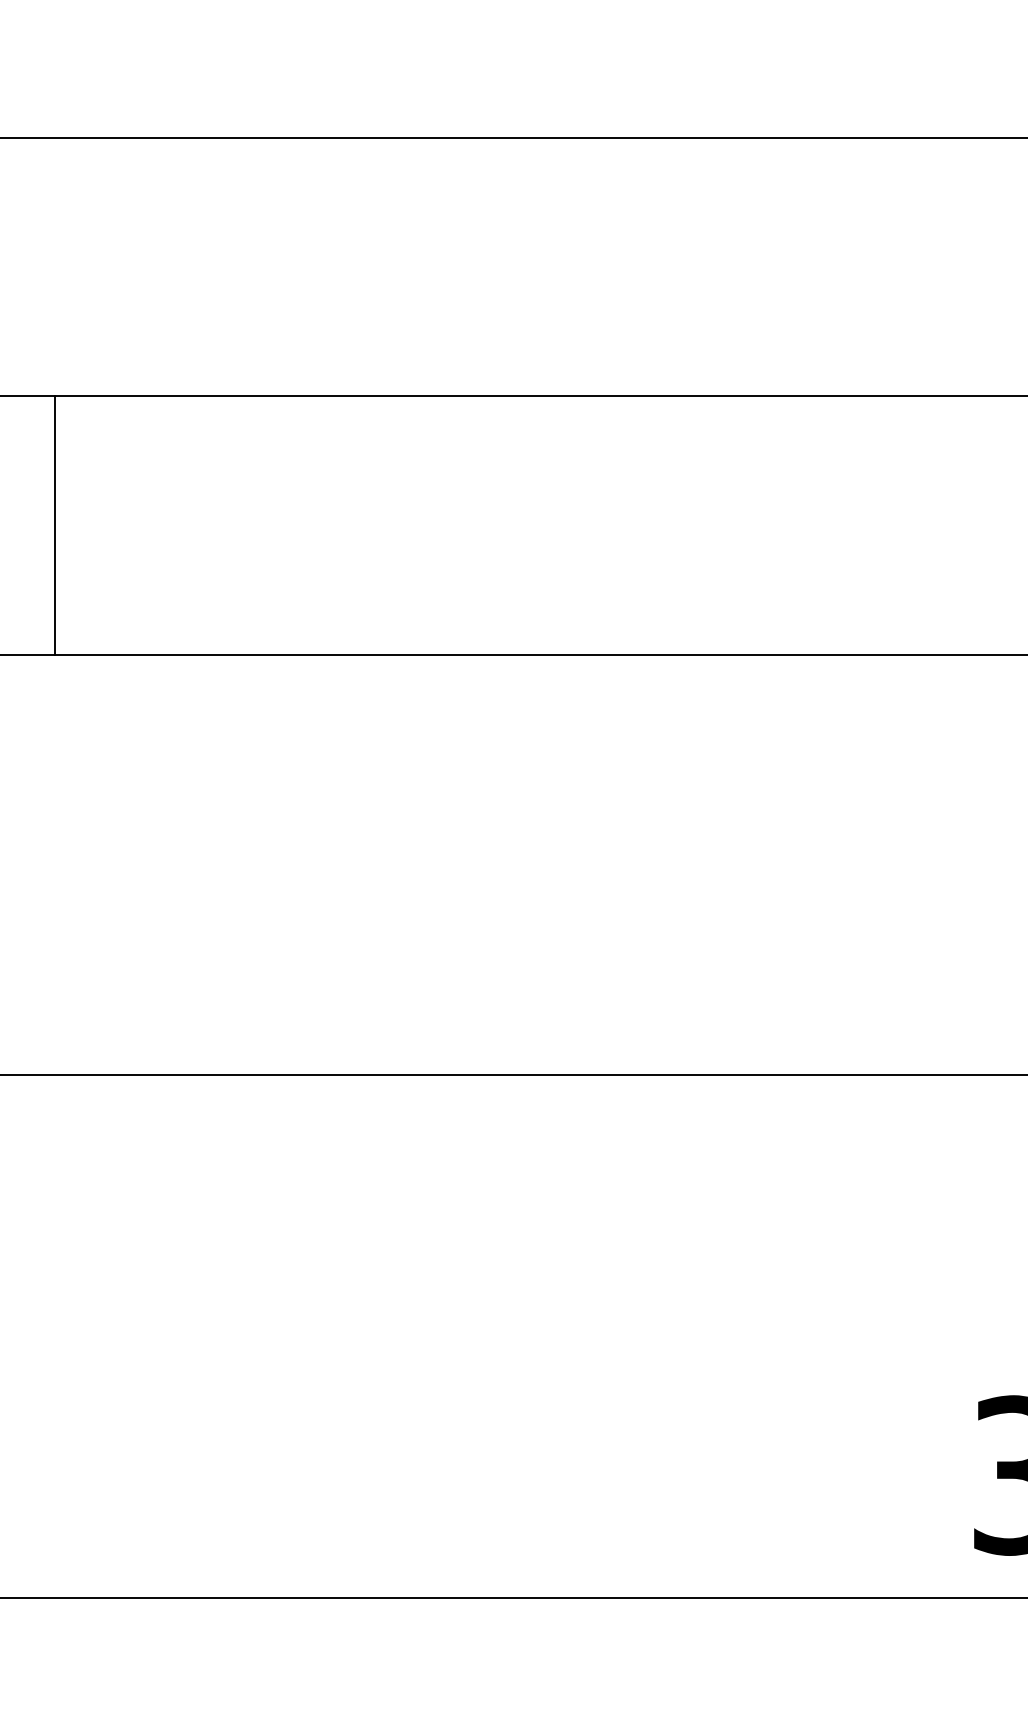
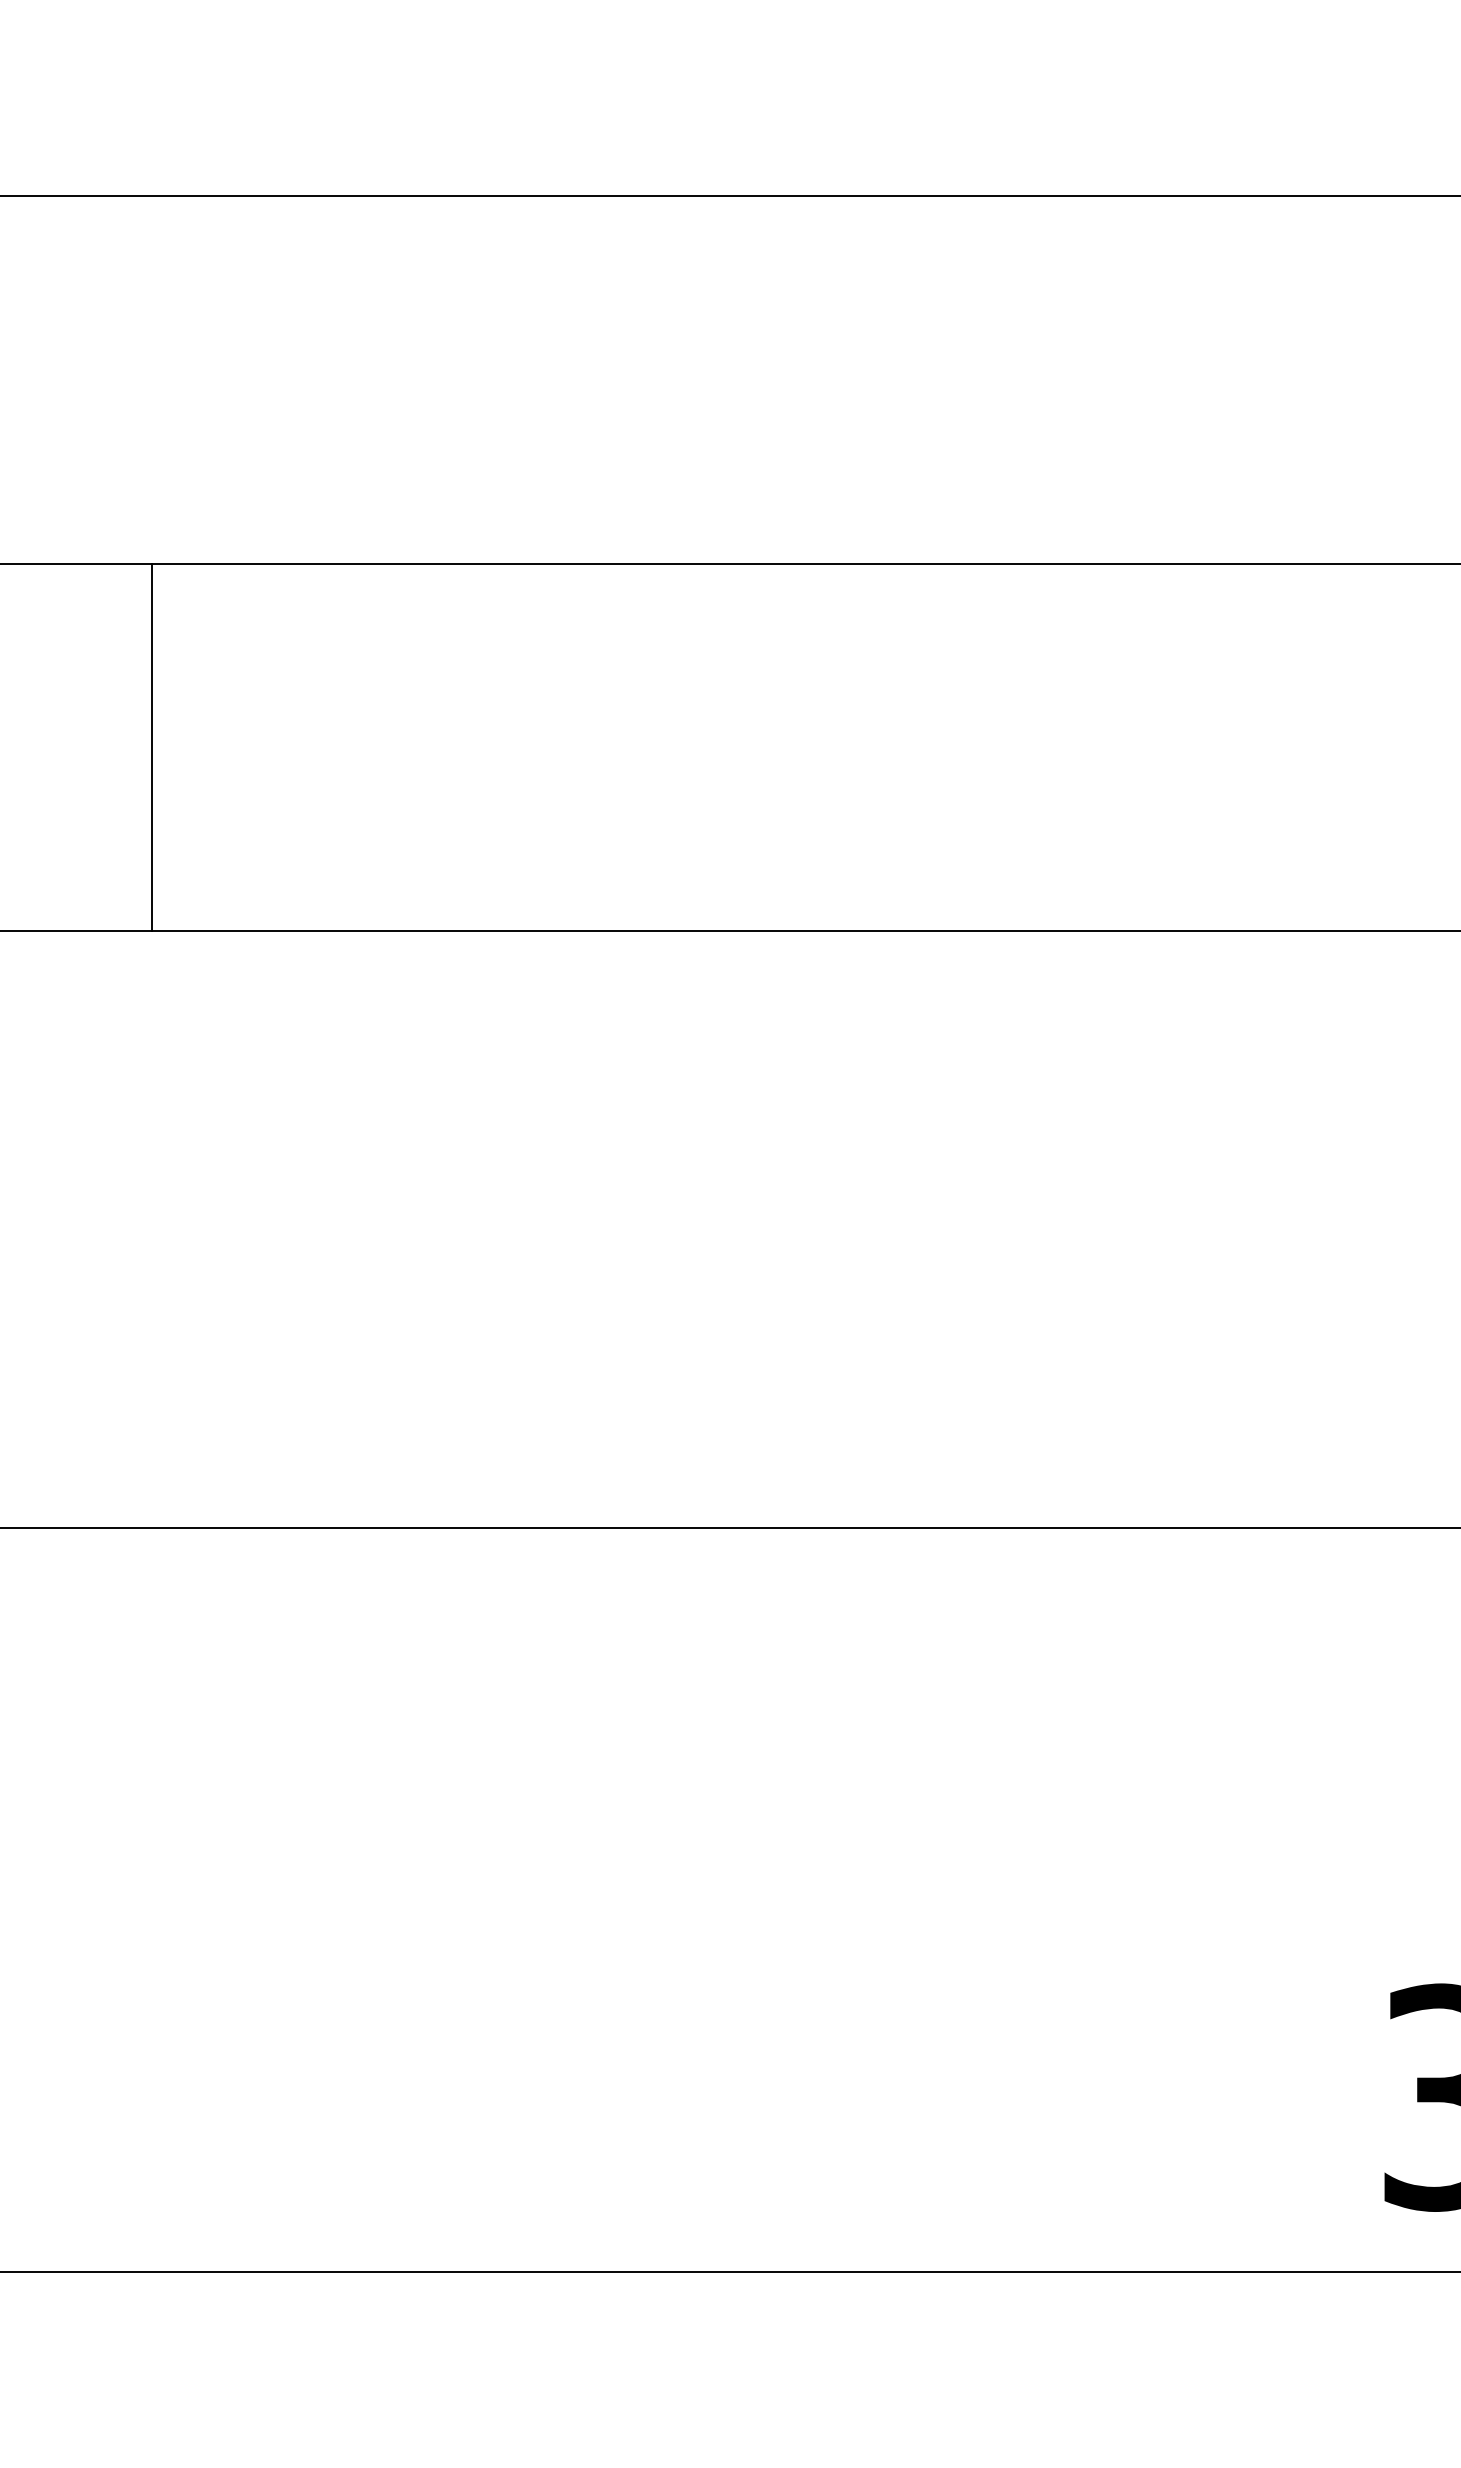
line: (55, 525) -> (152, 746), moved

